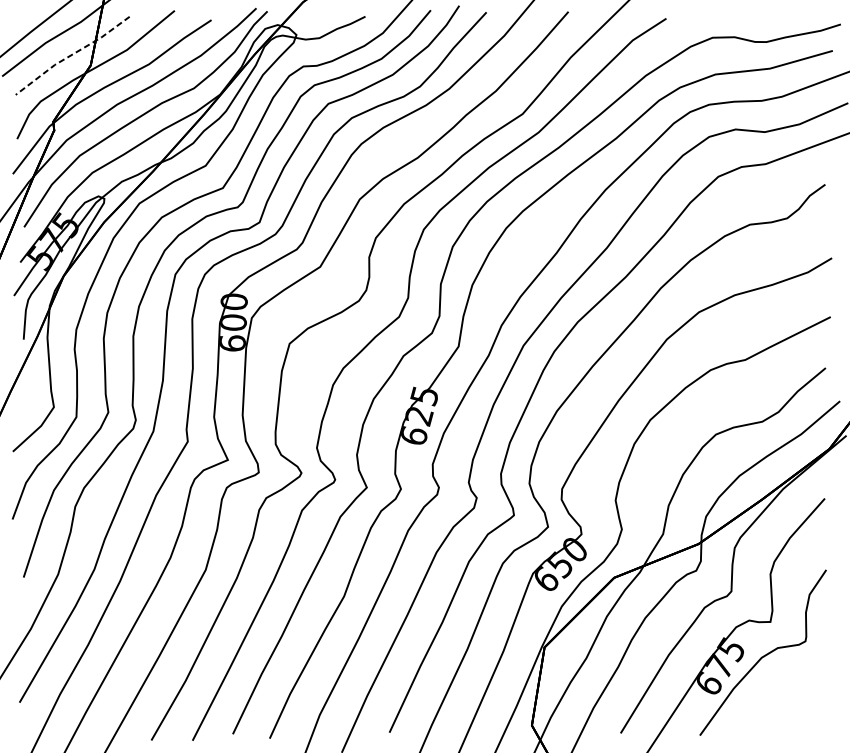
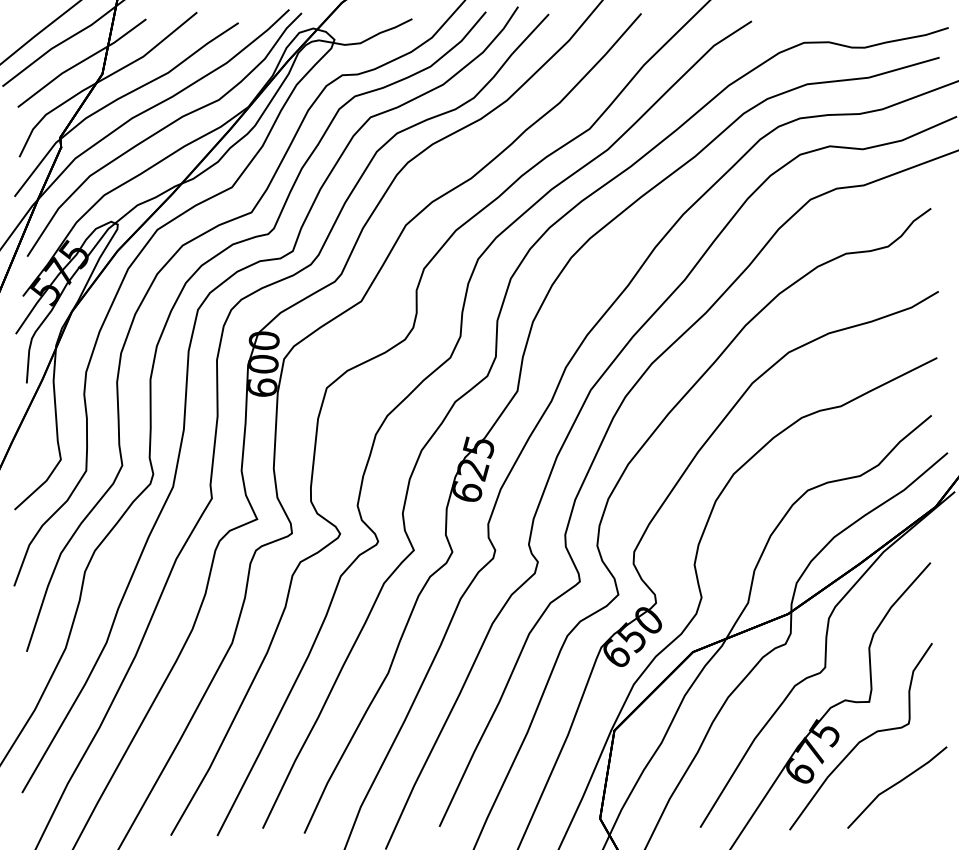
line: (71, 55) -> (80, 62), dashed -> solid
line: (793, 696) -> (895, 785), added

